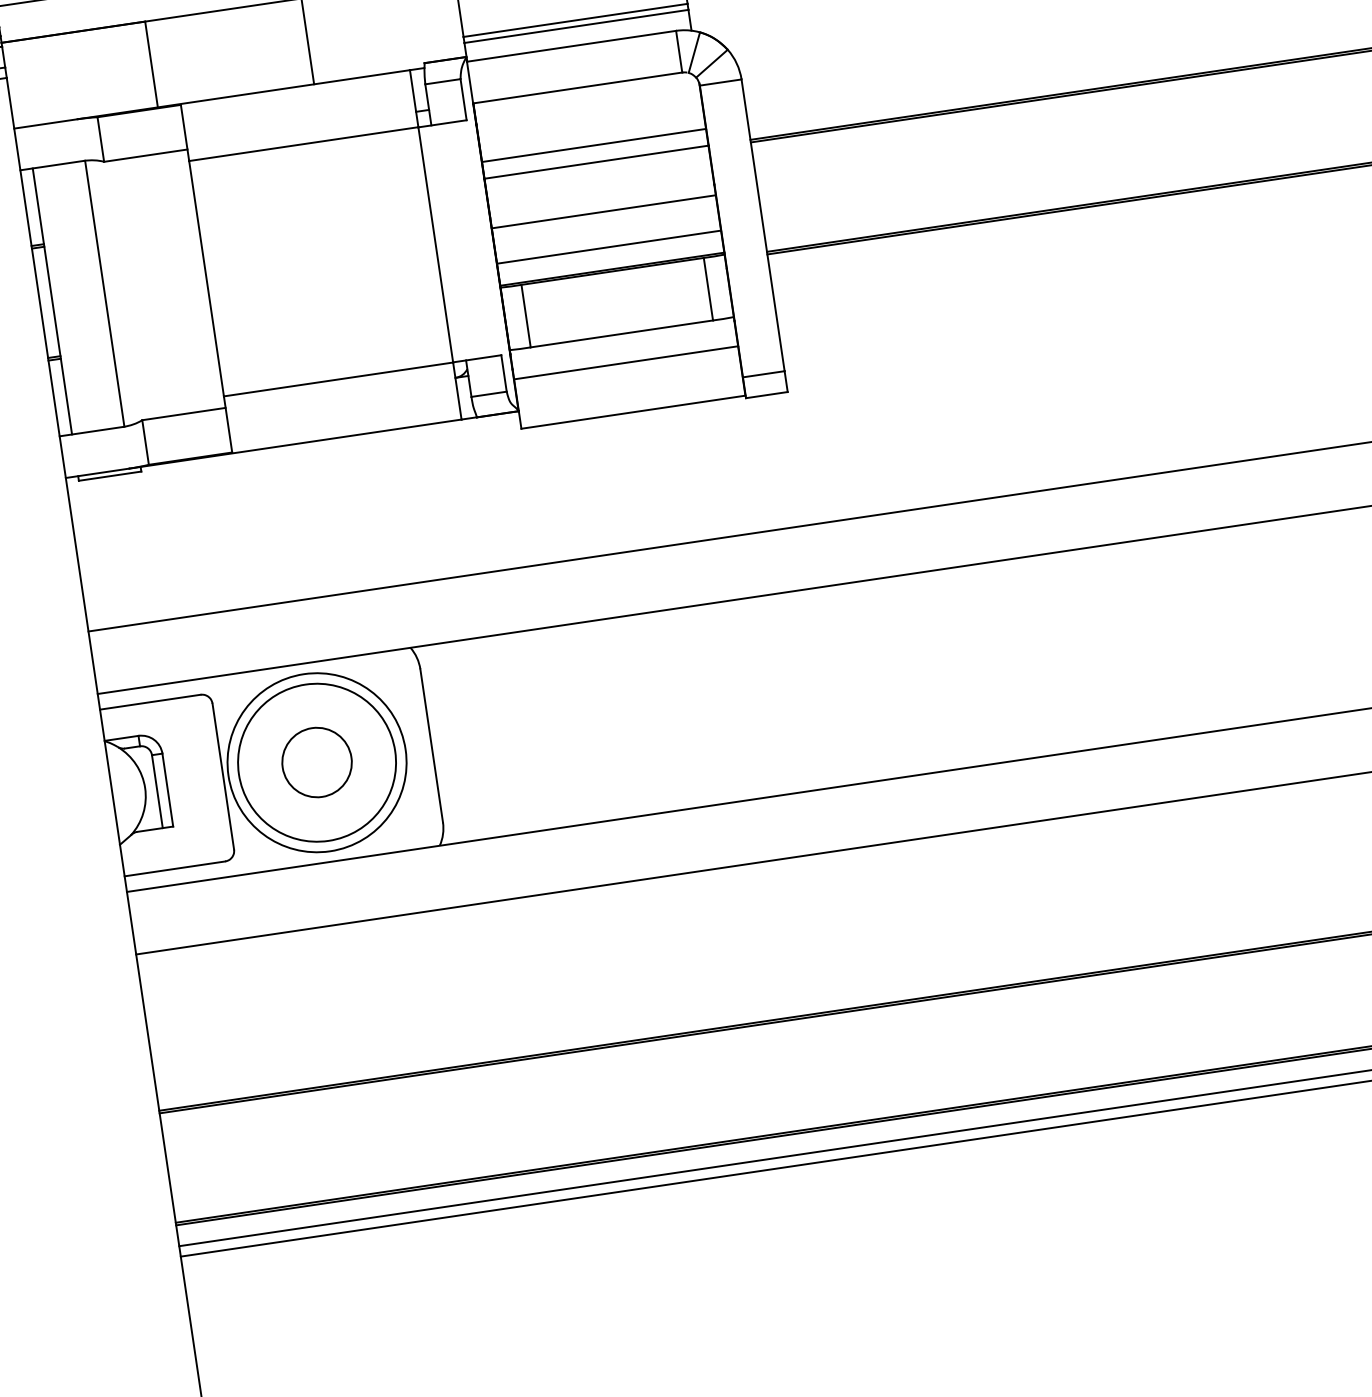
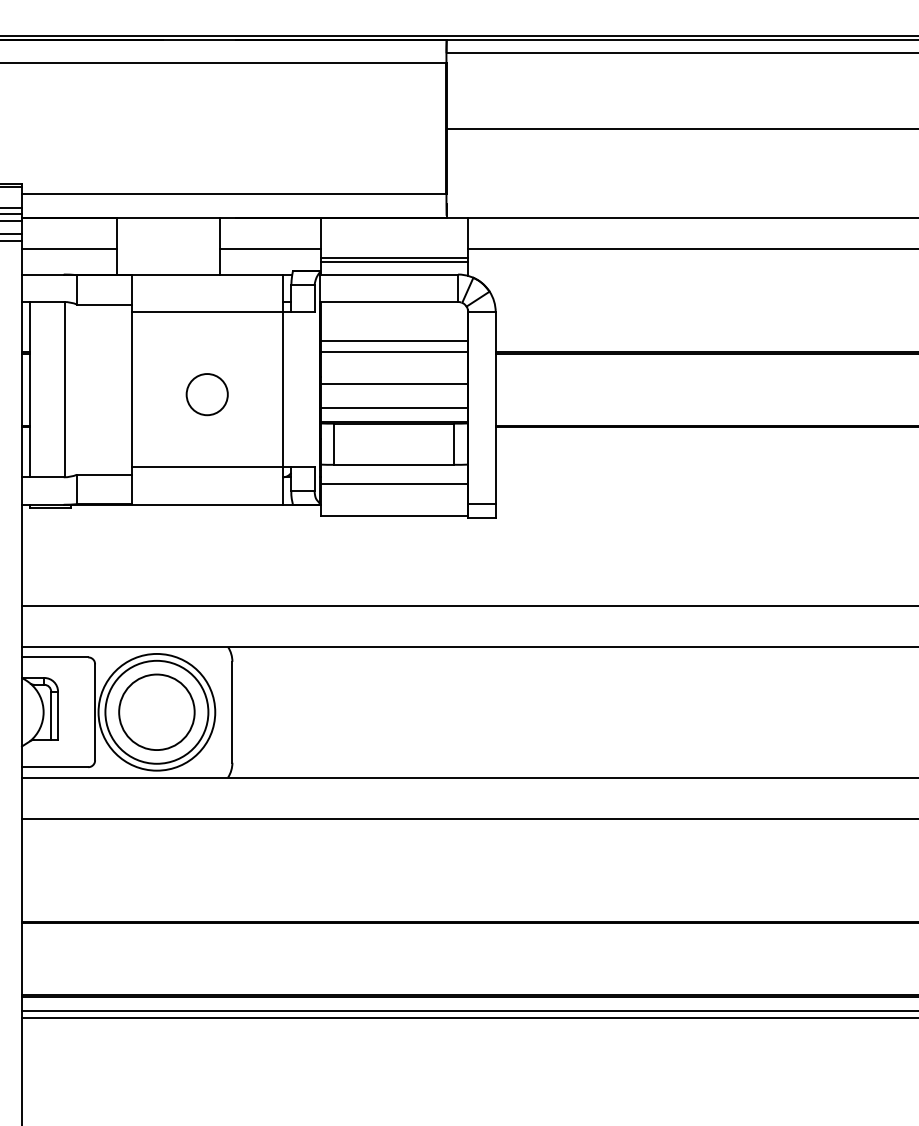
line: (383, 33) -> (269, 248), added
line: (80, 78) -> (69, 248), added
circle: (321, 269) -> (206, 394), added
circle: (316, 761) -> (156, 711), size x1.67

